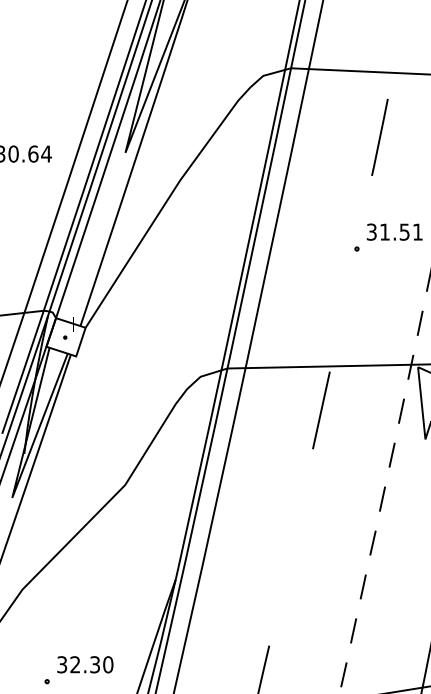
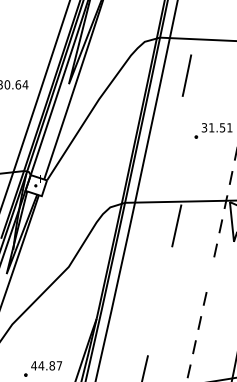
line: (379, 137) -> (186, 75), moved
line: (382, 498) -> (210, 274), removed
text: (84, 664) -> (46, 365), 32.30 -> 44.87

